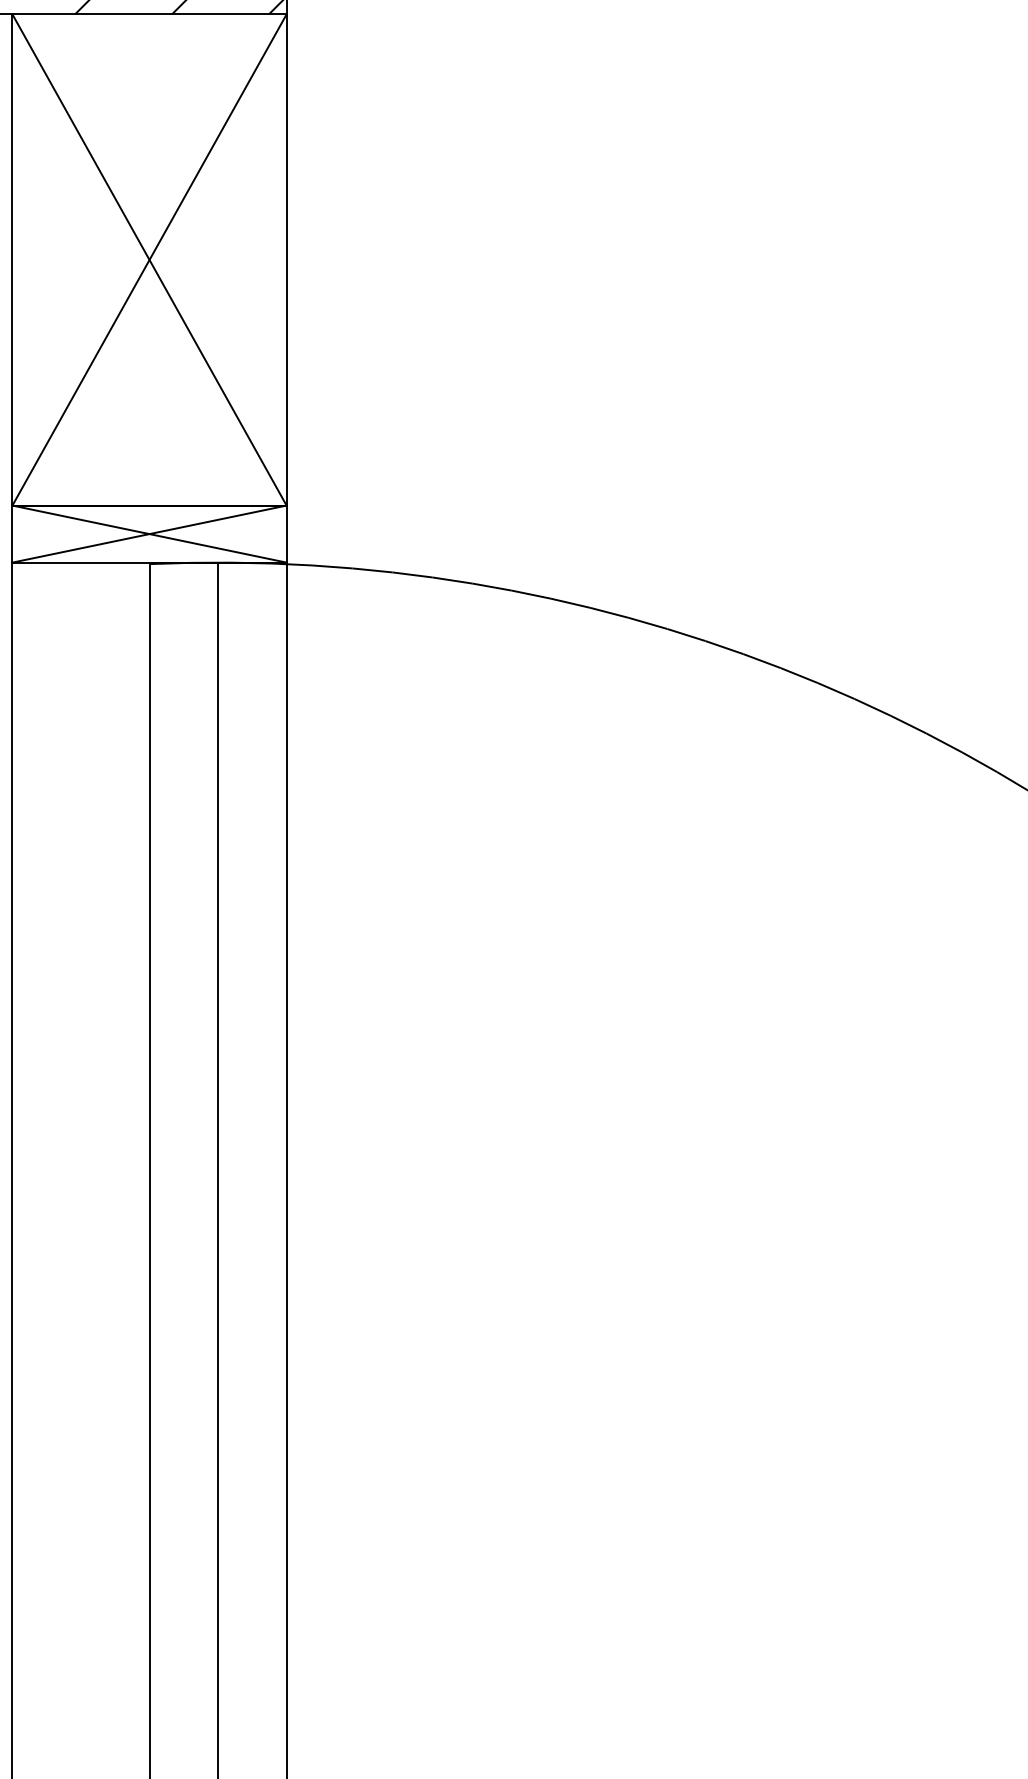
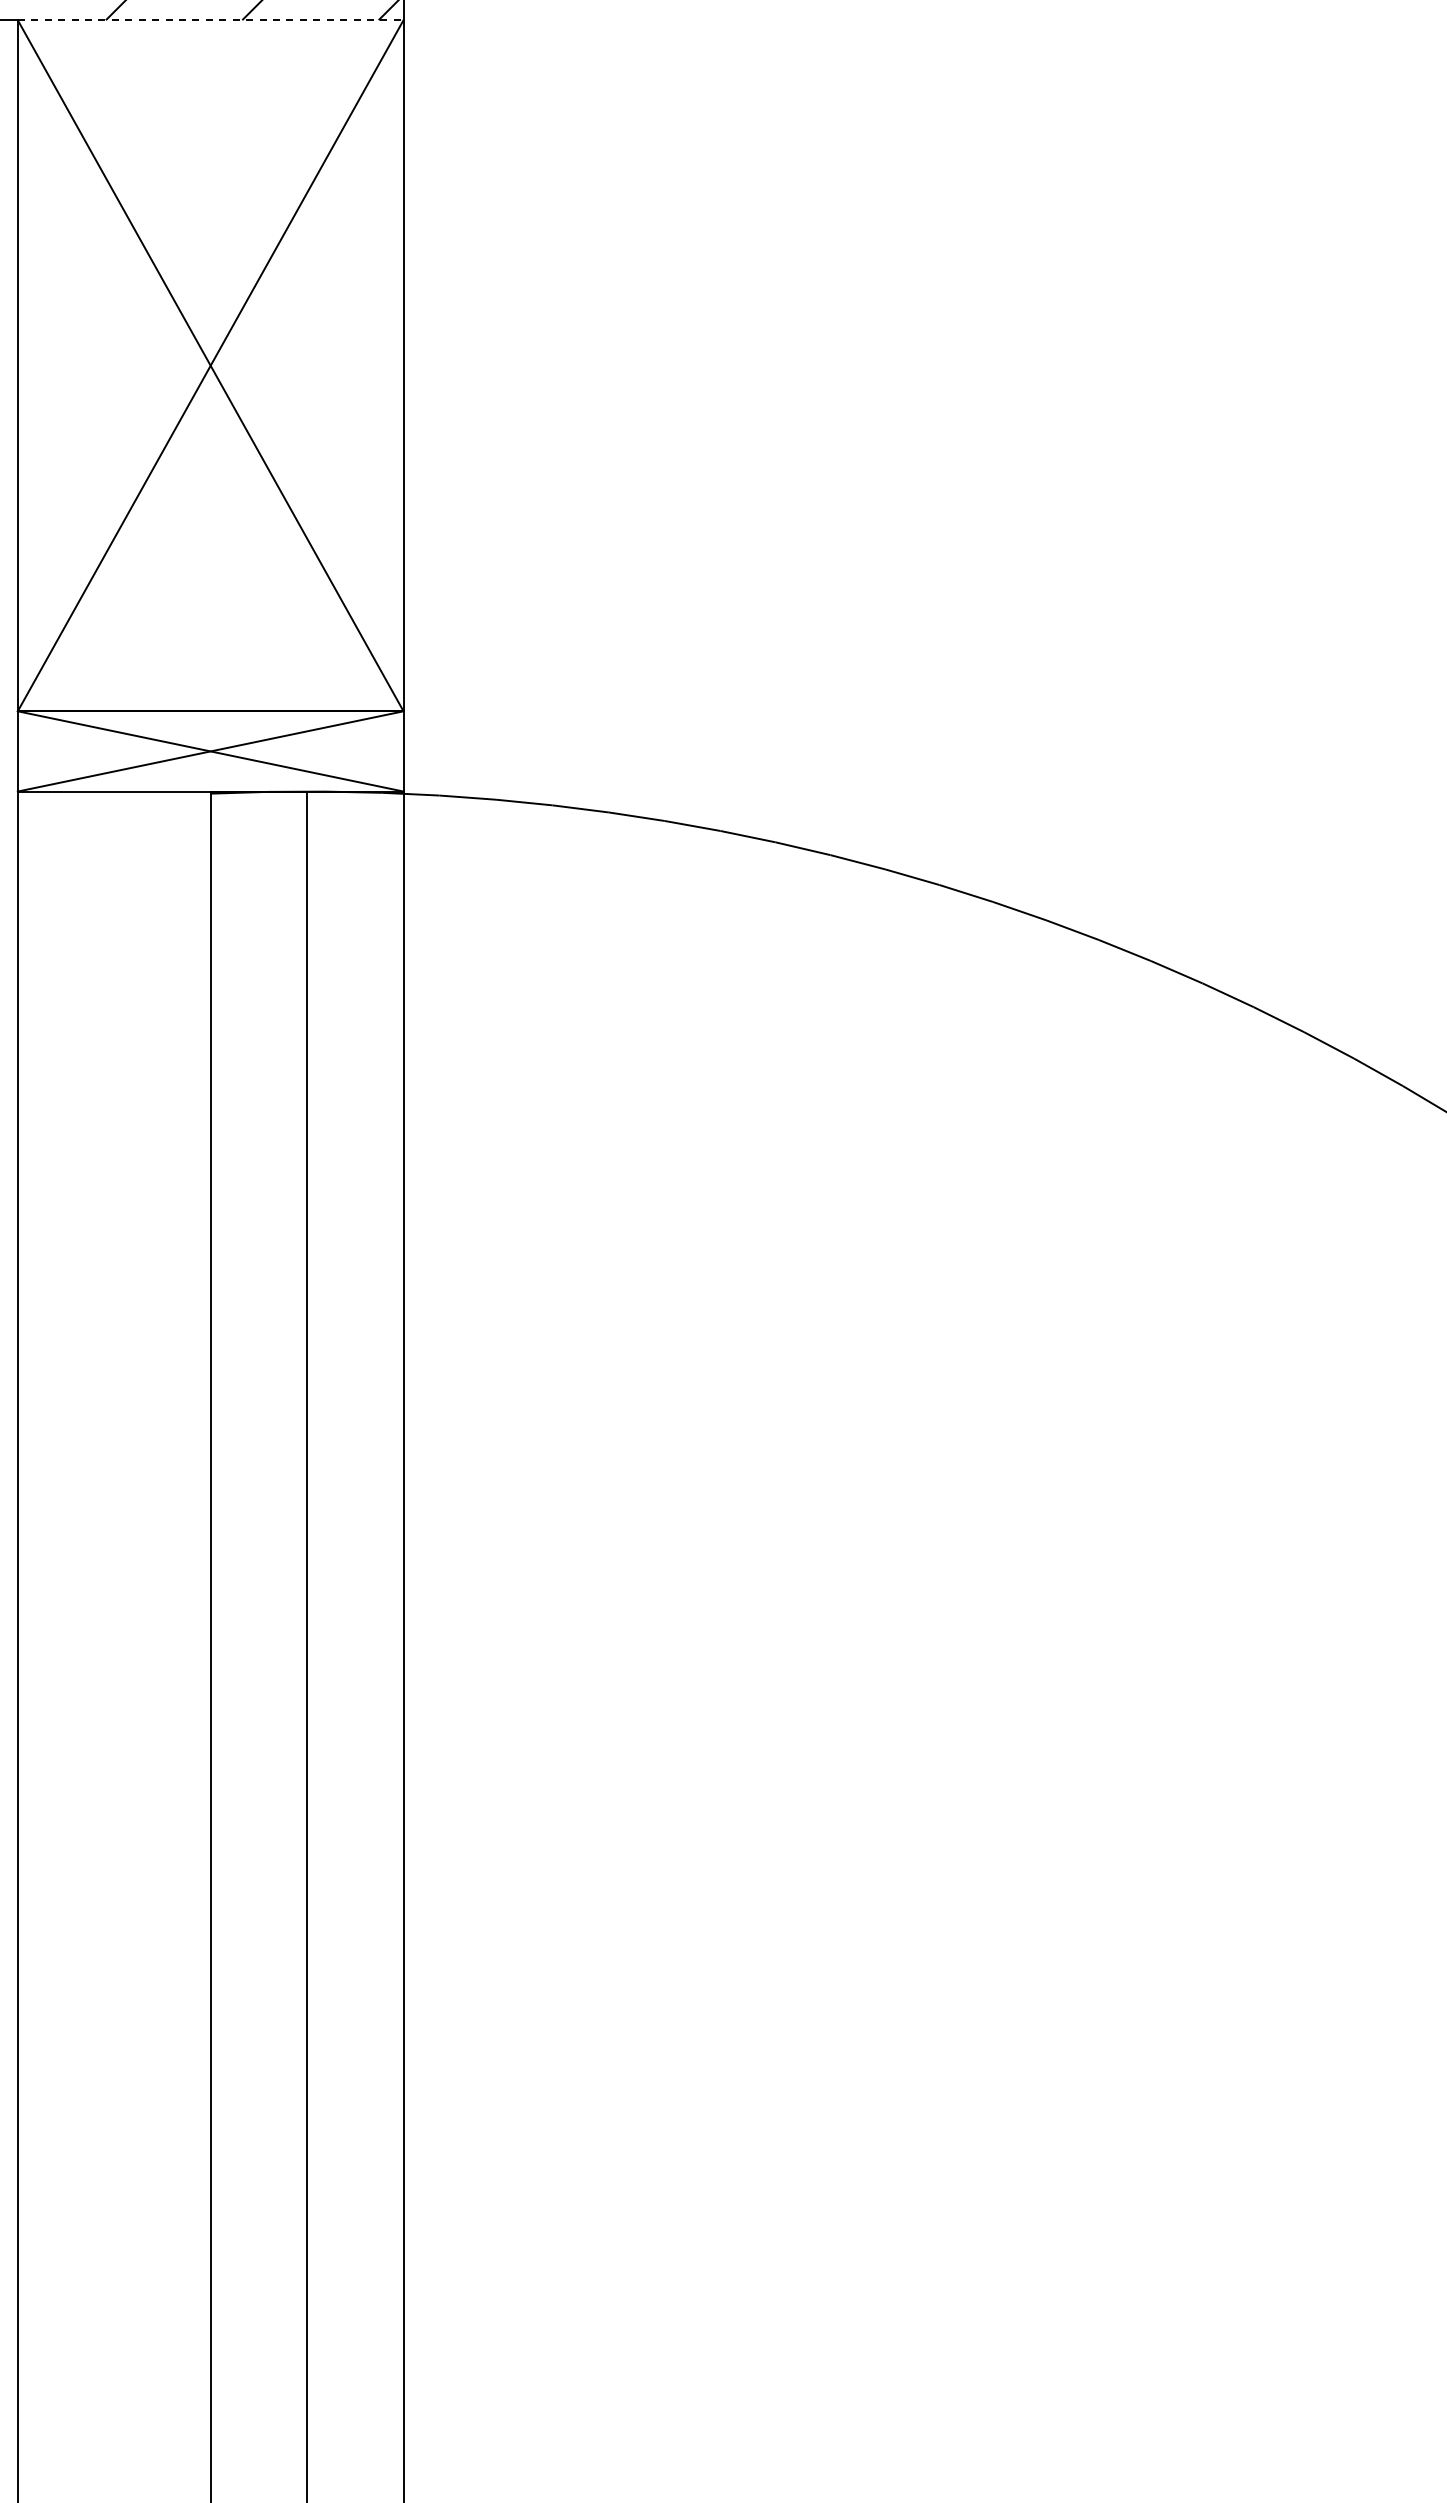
line: (149, 14) -> (210, 20), solid -> dashed

